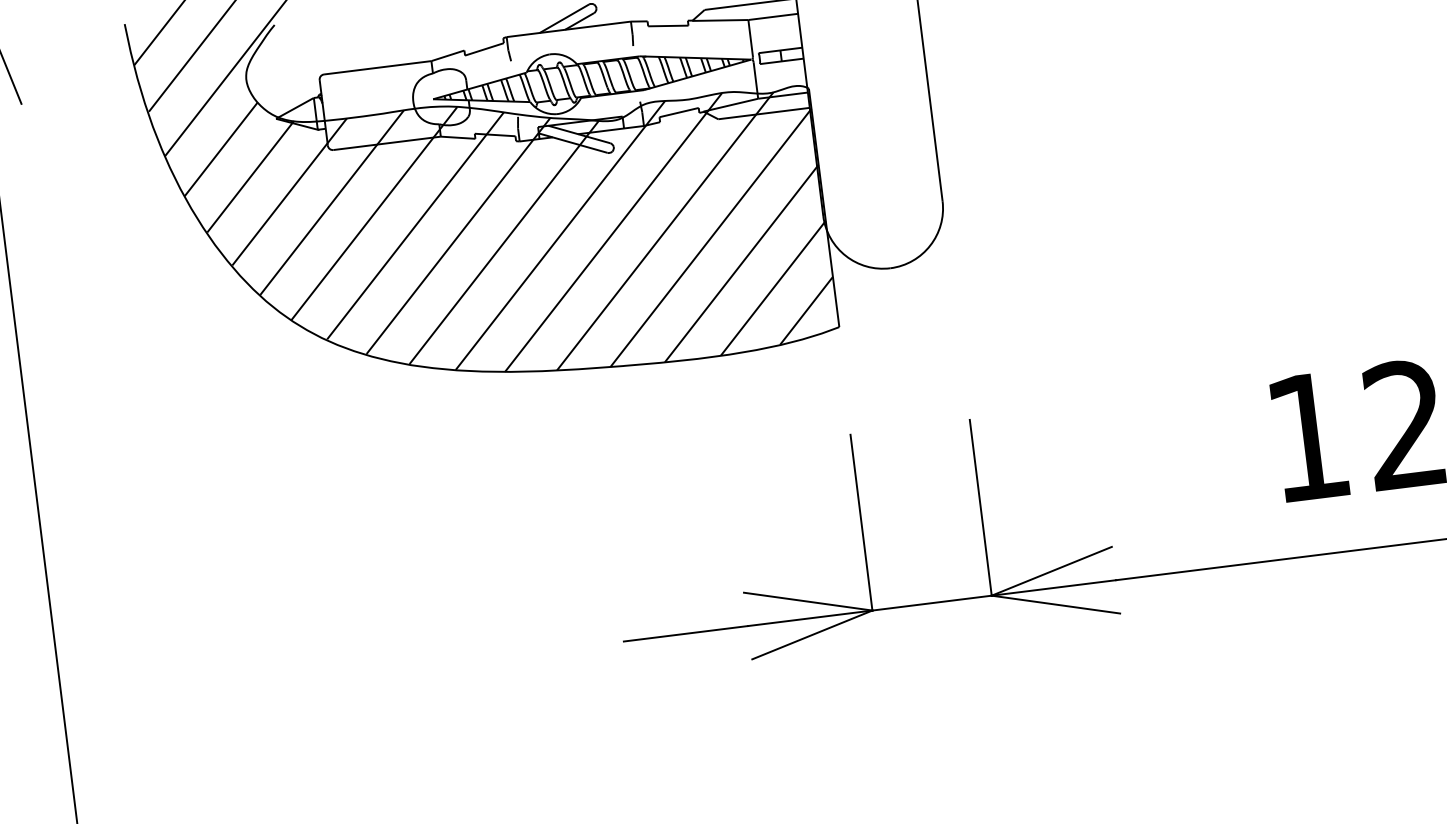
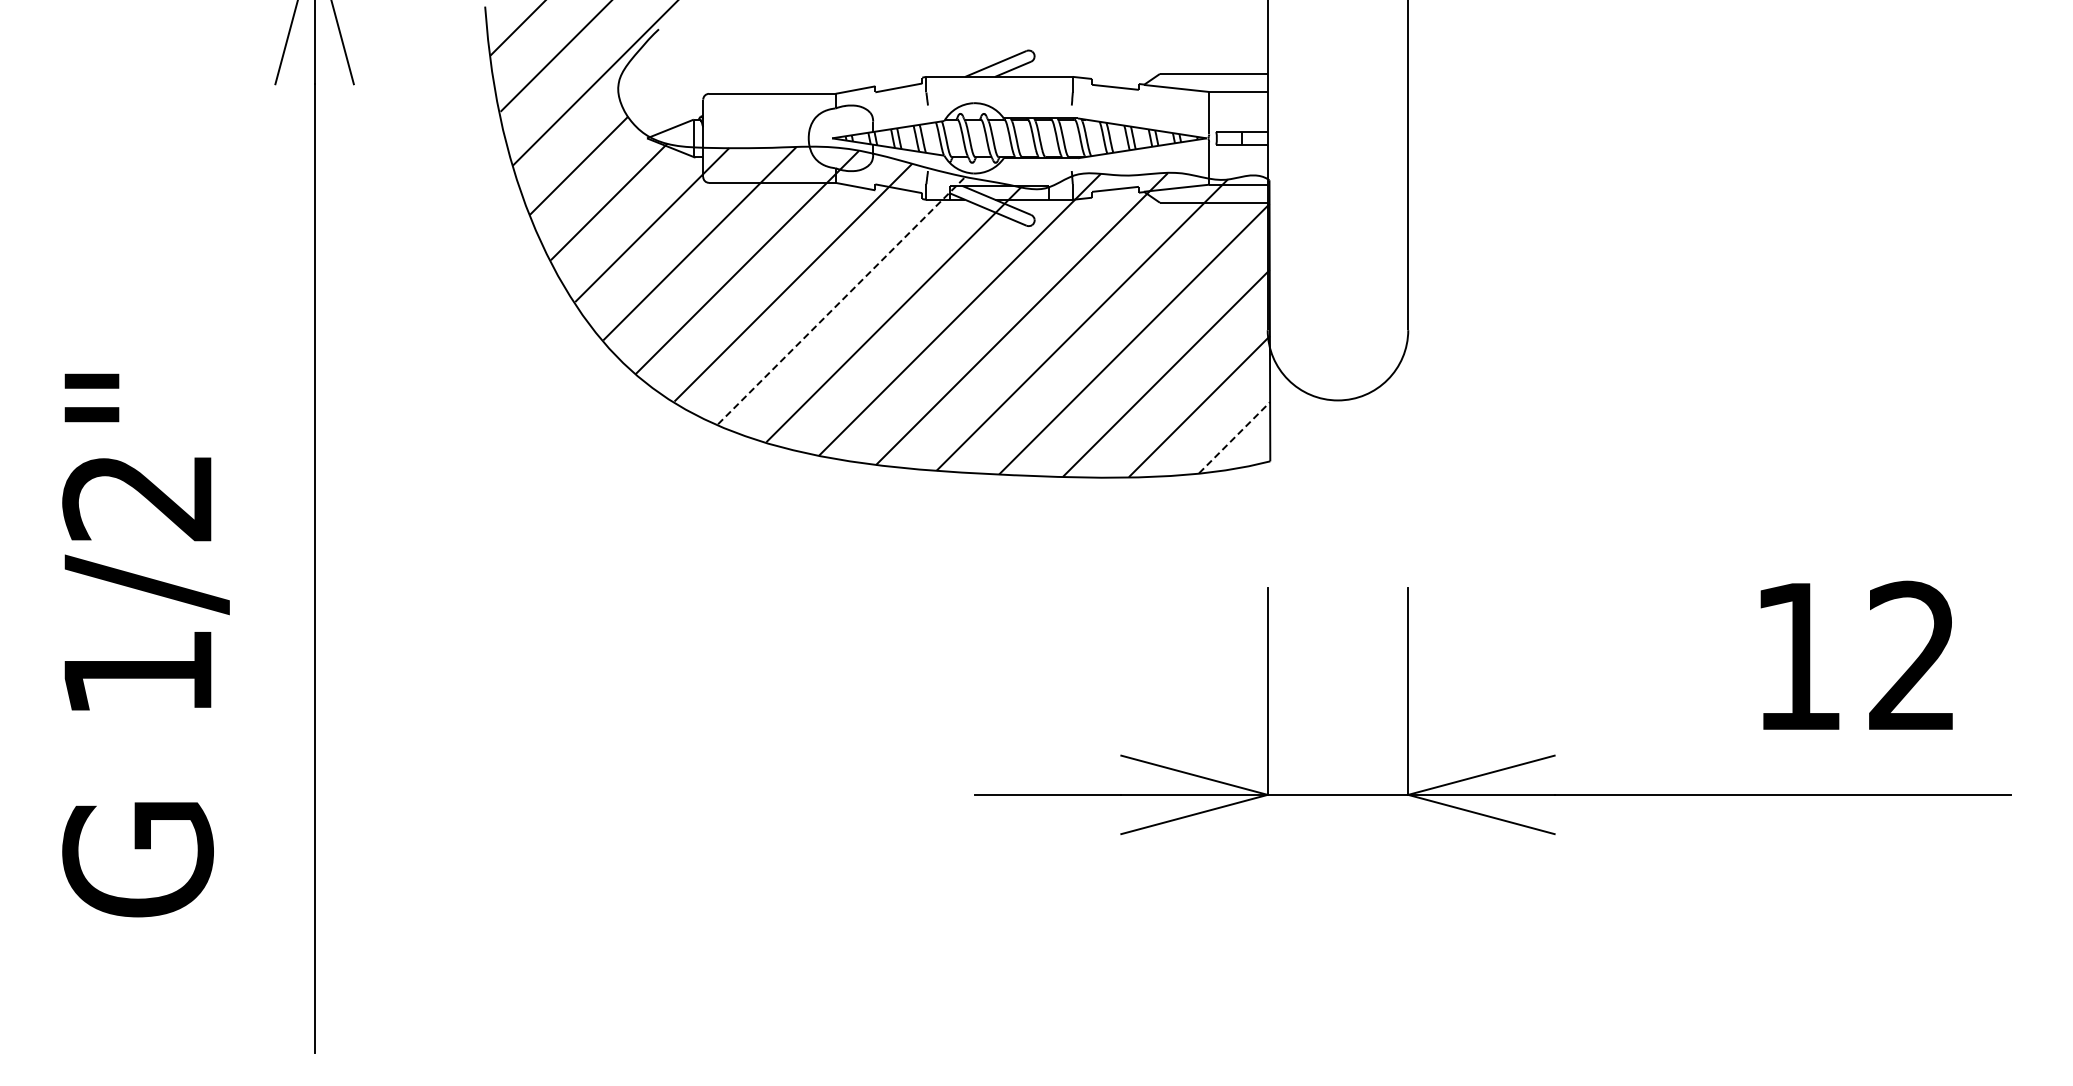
line: (458, 235) -> (841, 300), solid -> dashed
line: (806, 310) -> (1234, 437), solid -> dashed

